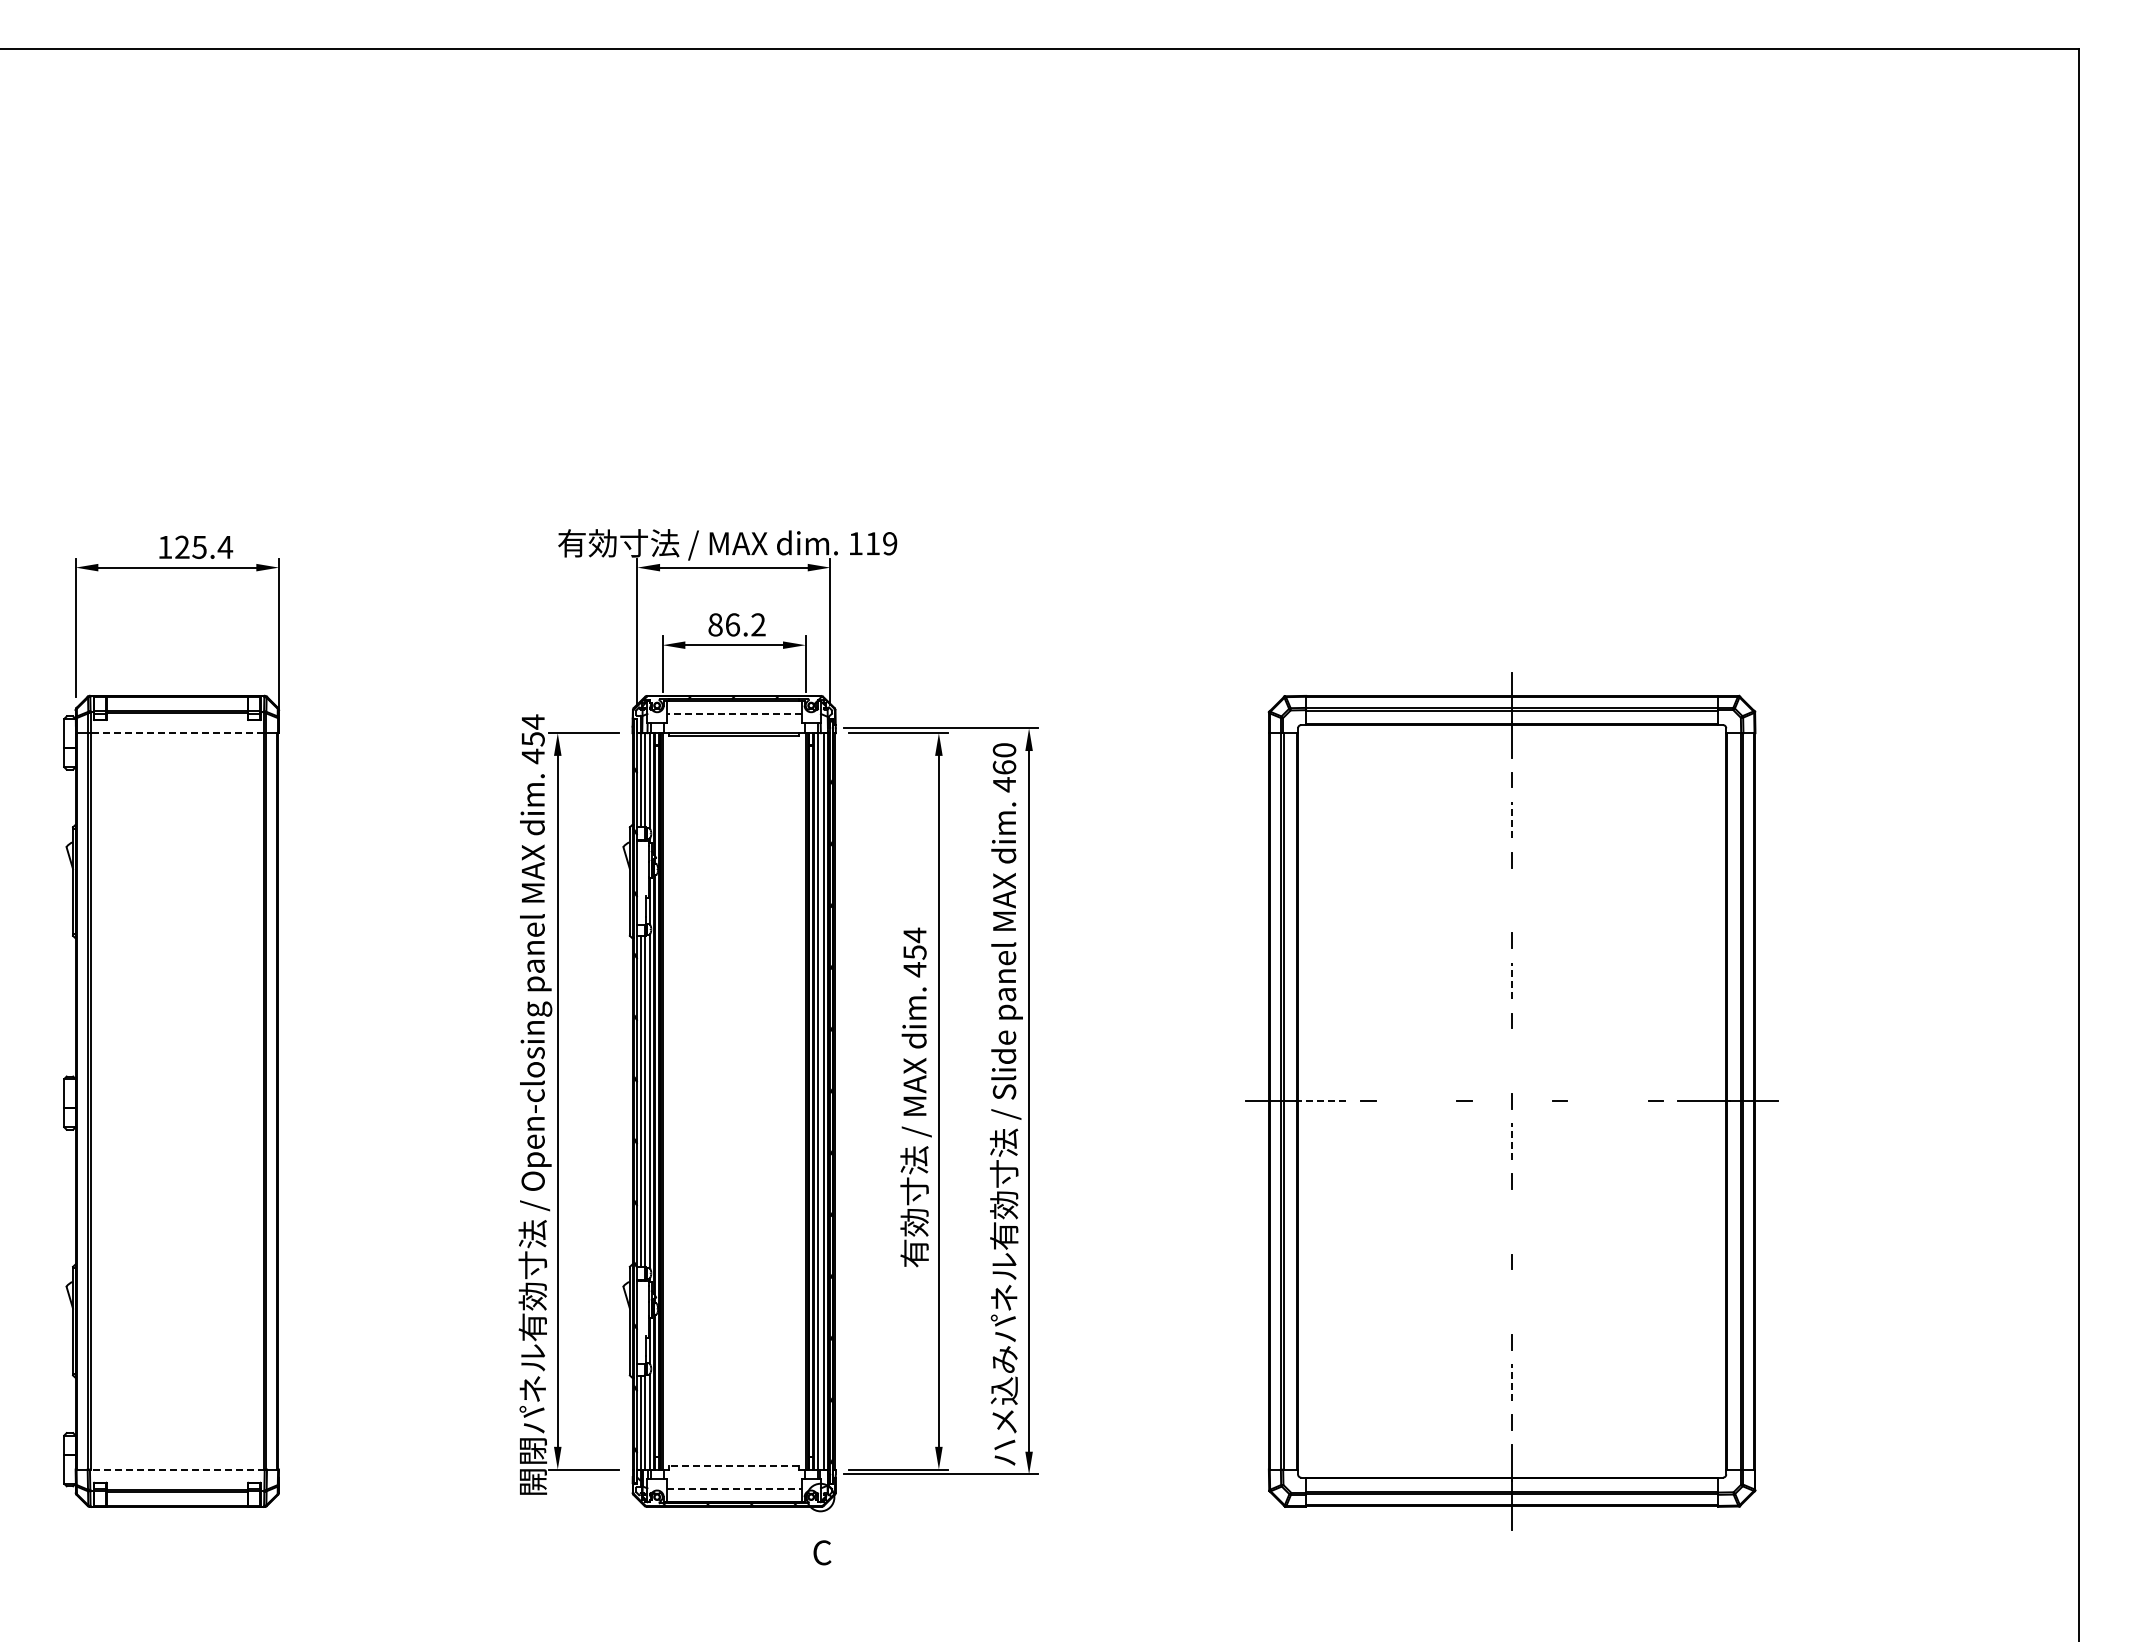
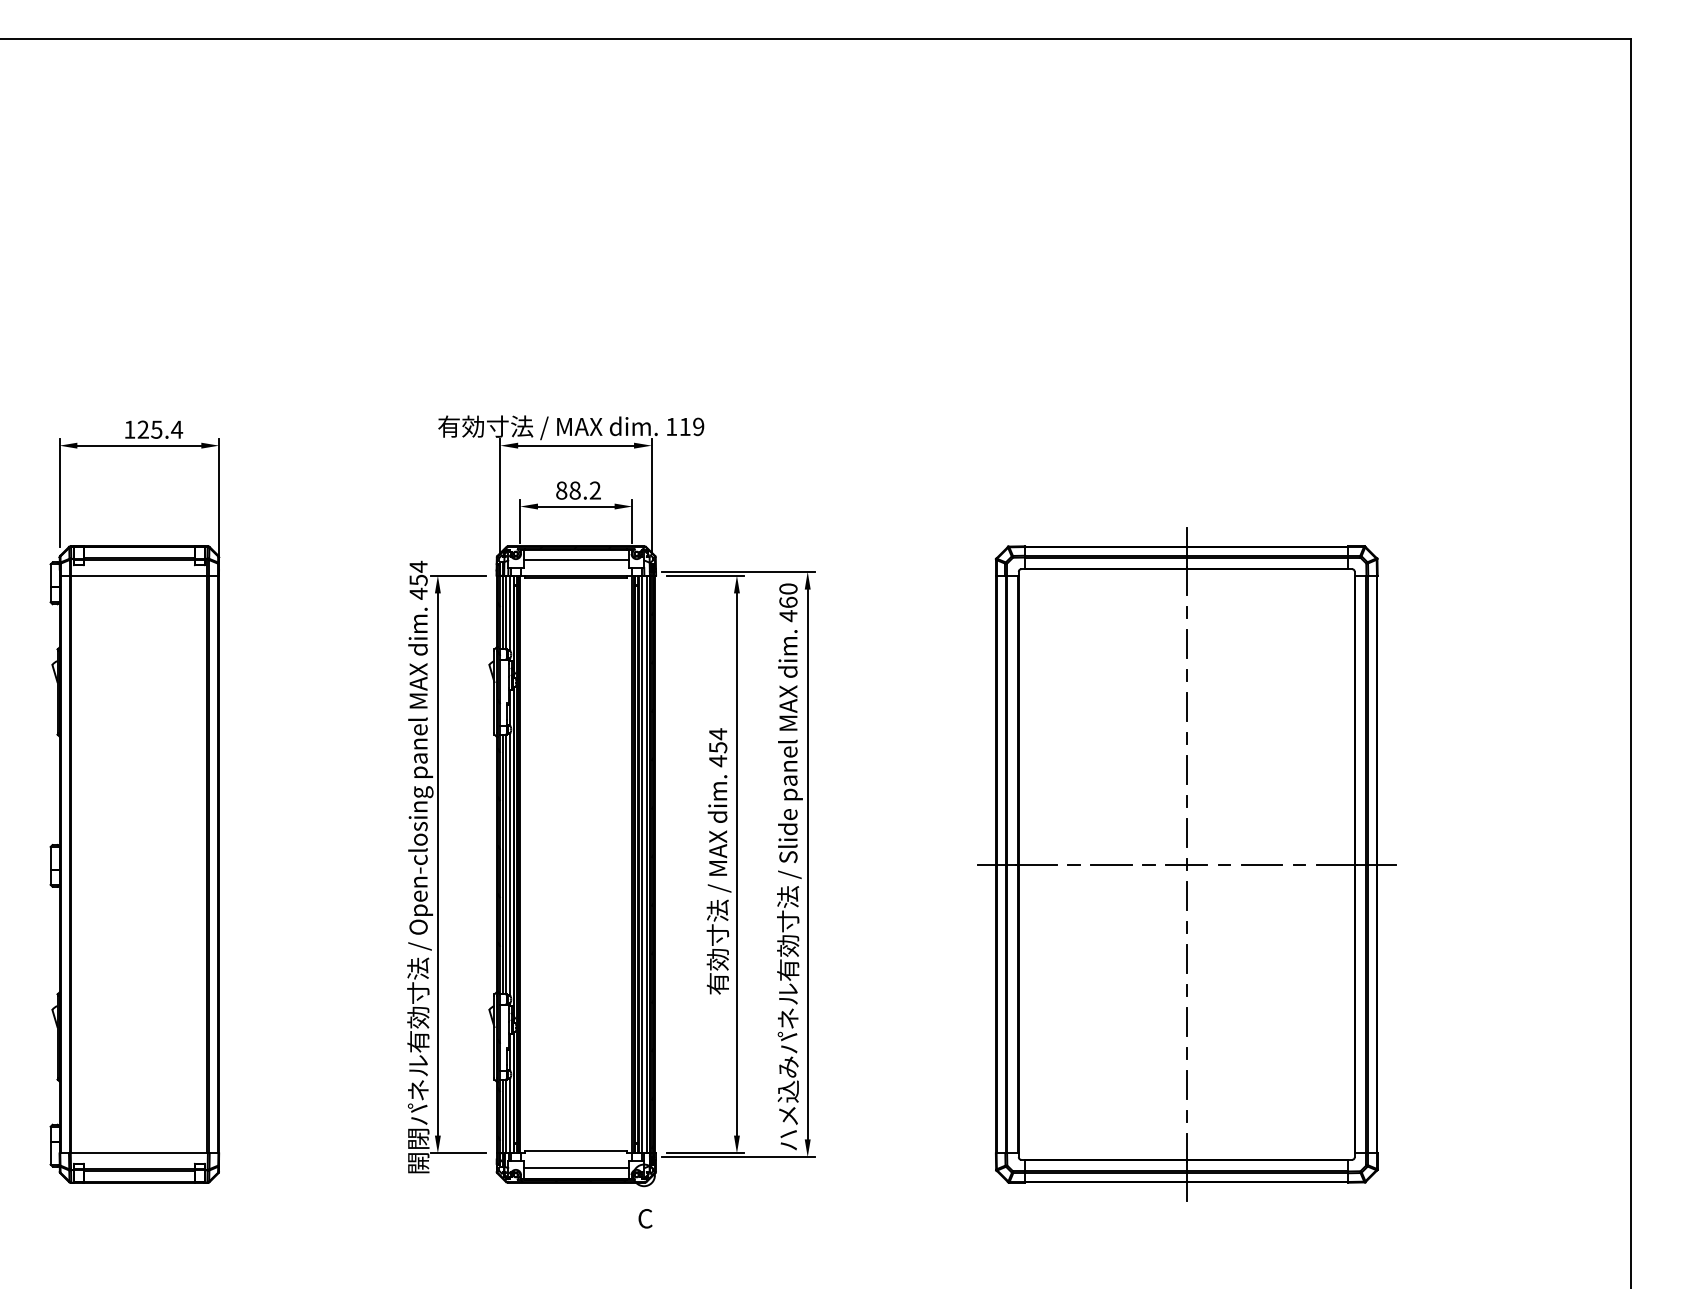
text: (732, 624) -> (574, 490), 86.2 -> 88.2
line: (733, 713) -> (575, 560), dashed -> solid
line: (177, 733) -> (139, 575), dashed -> solid
line: (1512, 819) -> (1187, 643), dashed -> solid
line: (1512, 900) -> (1187, 706), added
line: (1512, 980) -> (1187, 769), dashed -> solid
line: (1512, 1060) -> (1187, 832), added
line: (1415, 1100) -> (1110, 863), added
line: (1607, 1100) -> (1261, 863), added
line: (1320, 1101) -> (1036, 864), dashed -> solid
line: (1512, 1101) -> (1187, 864), added
line: (1512, 1141) -> (1187, 895), dashed -> solid
line: (1512, 1221) -> (1187, 958), added
line: (1512, 1301) -> (1187, 1021), added
line: (1512, 1382) -> (1187, 1085), dashed -> solid
line: (734, 1466) -> (576, 1151), dashed -> solid
line: (176, 1469) -> (138, 1153), dashed -> solid
line: (734, 1488) -> (576, 1168), dashed -> solid

